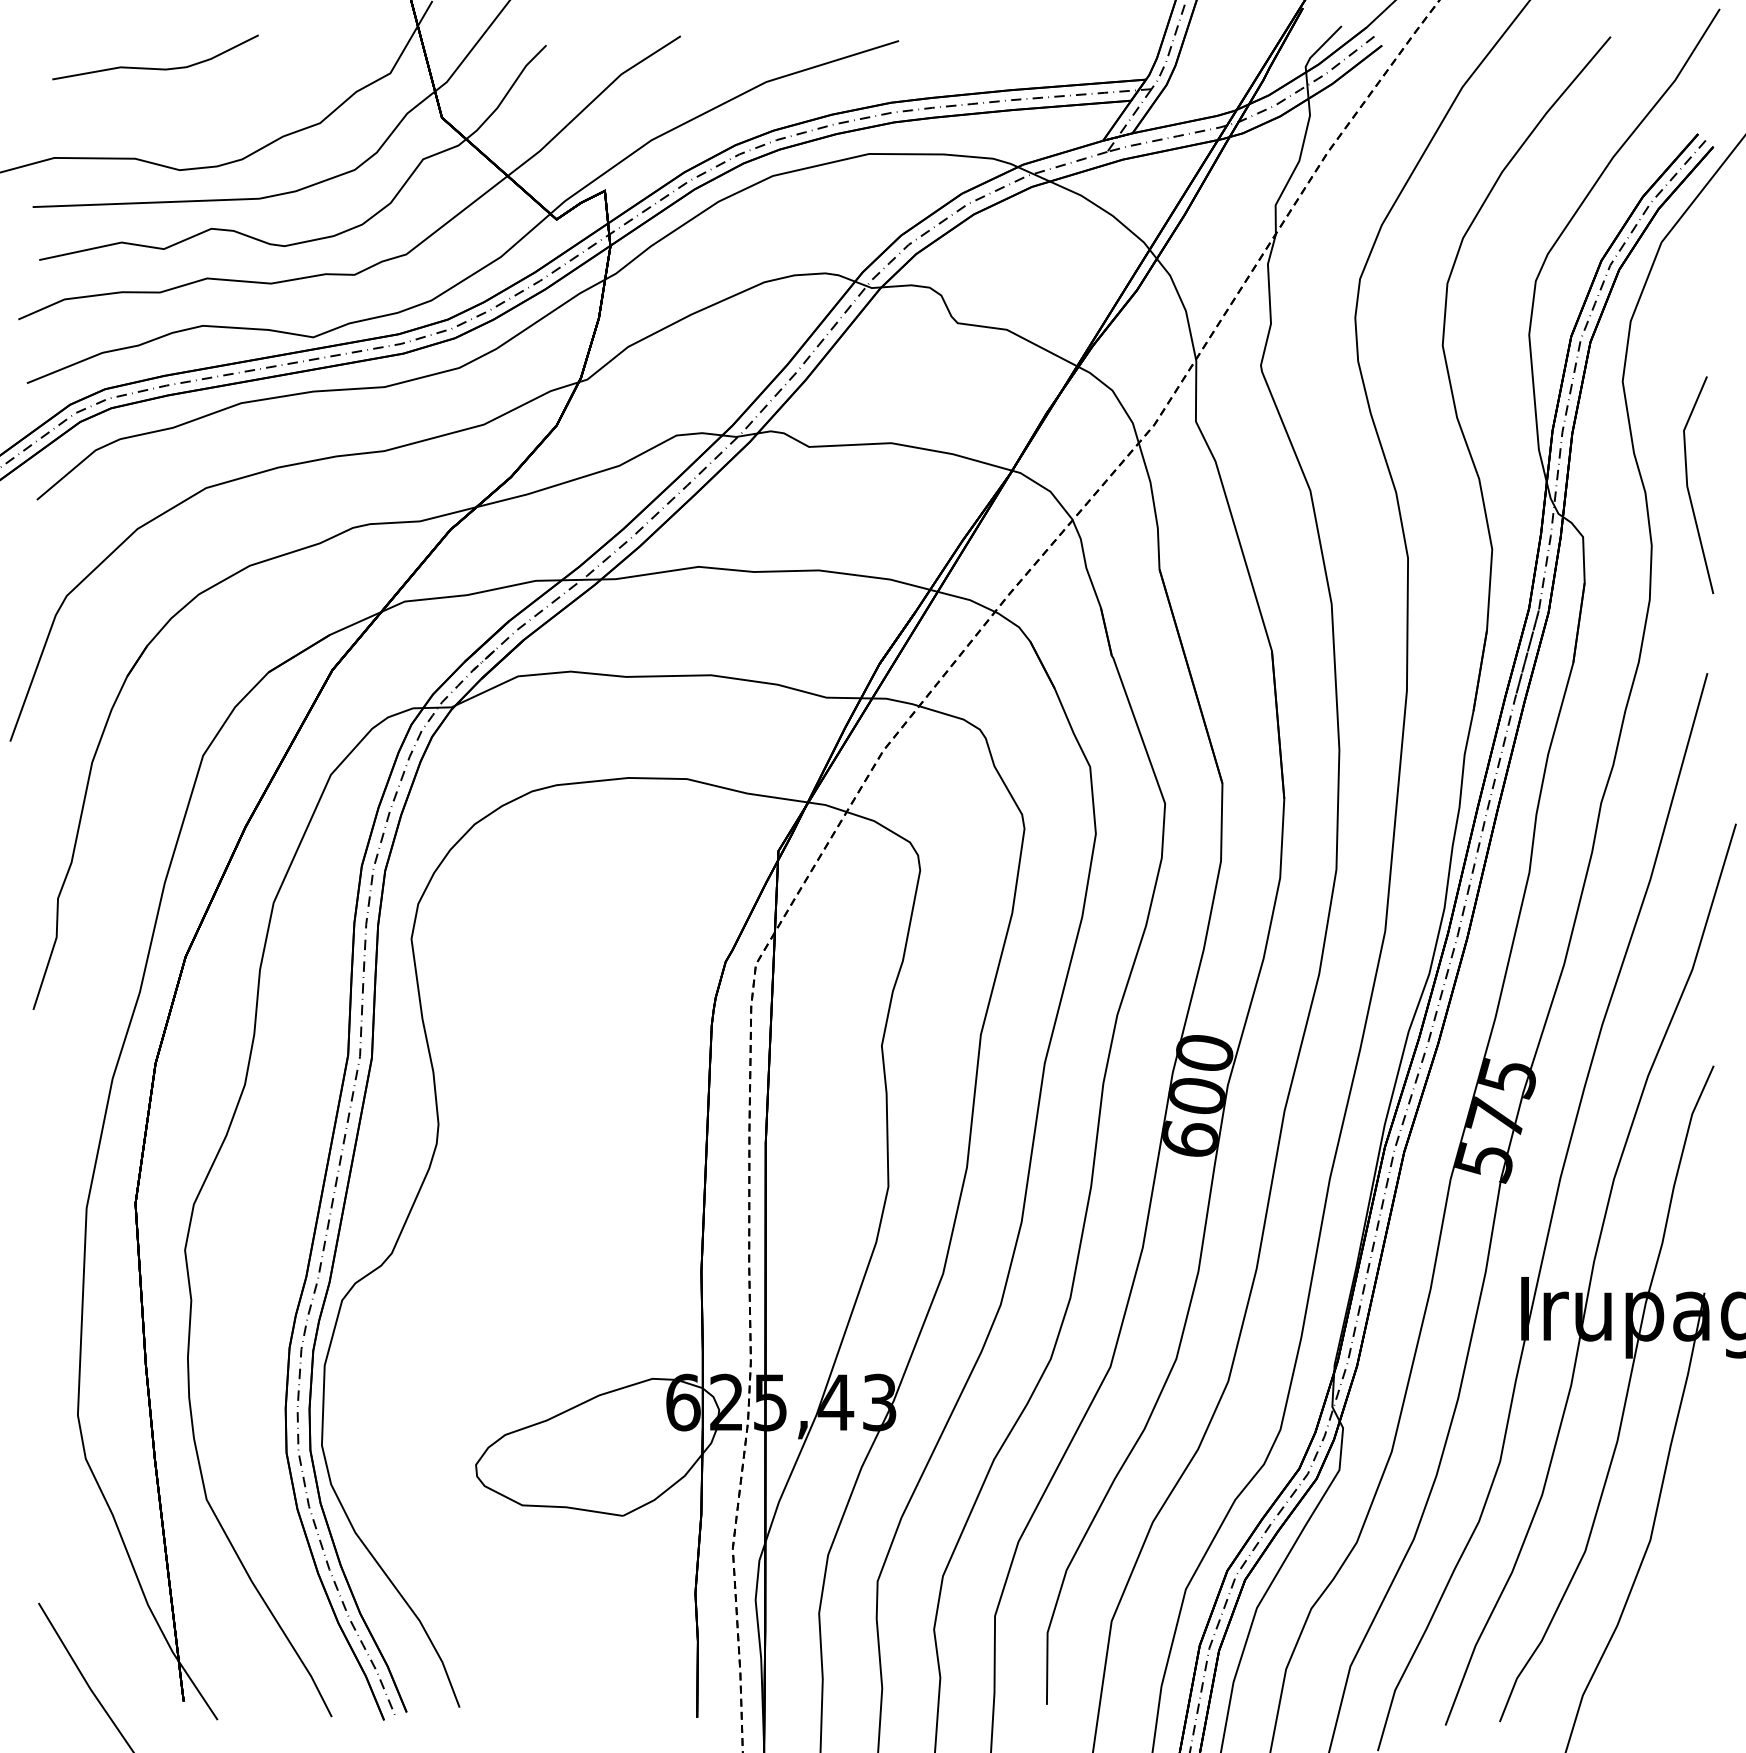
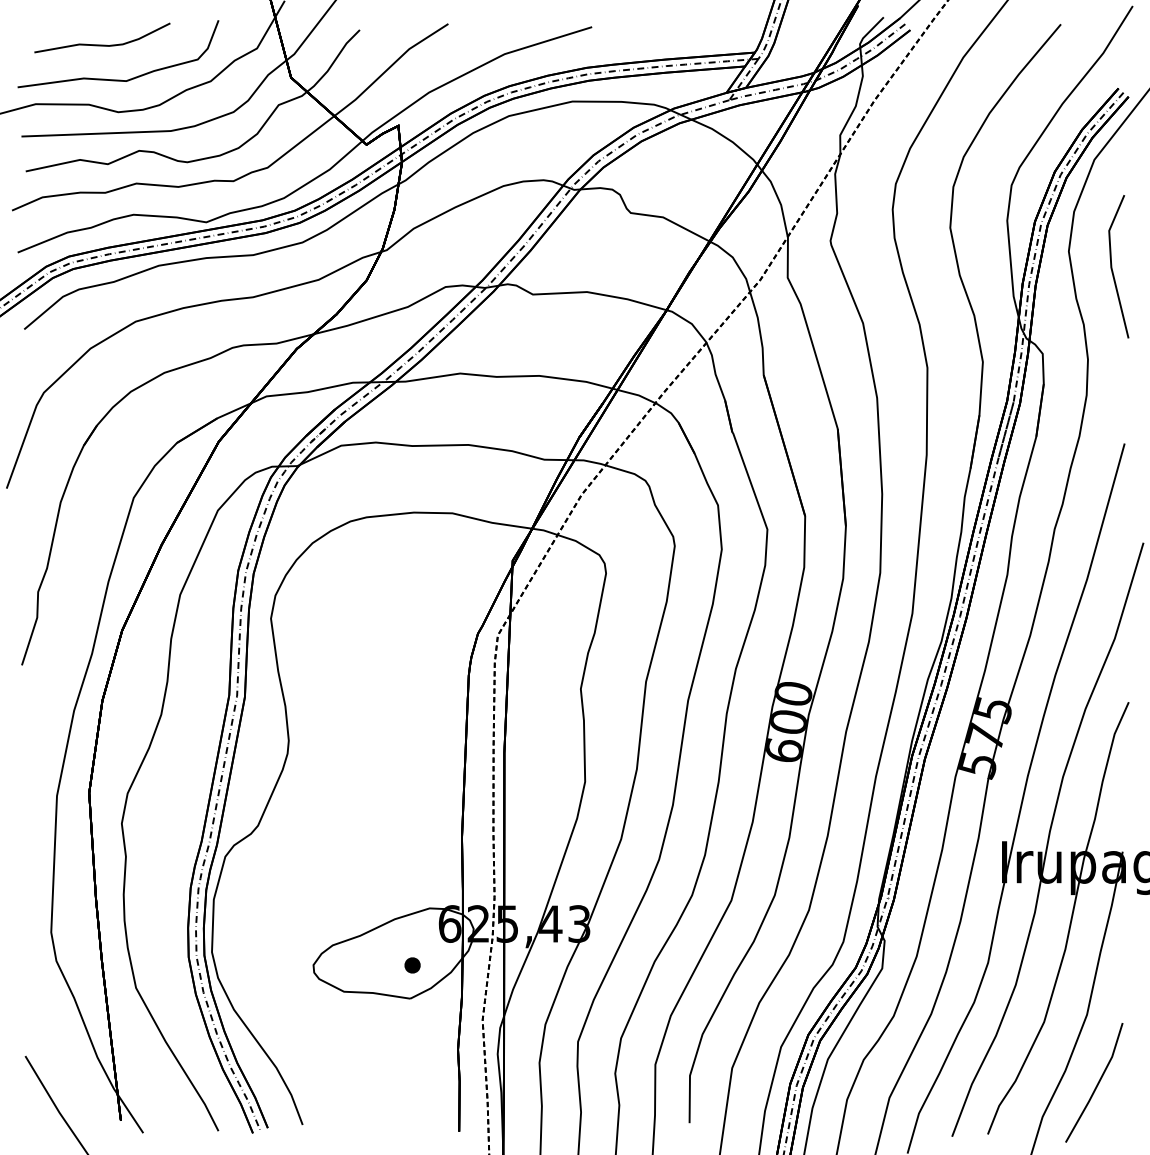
curve: (179, 120) -> (118, 79), added
line: (1688, 484) -> (1112, 266), moved
part: (626, 1465) -> (412, 965), added
line: (1664, 1646) -> (1096, 1084), added

